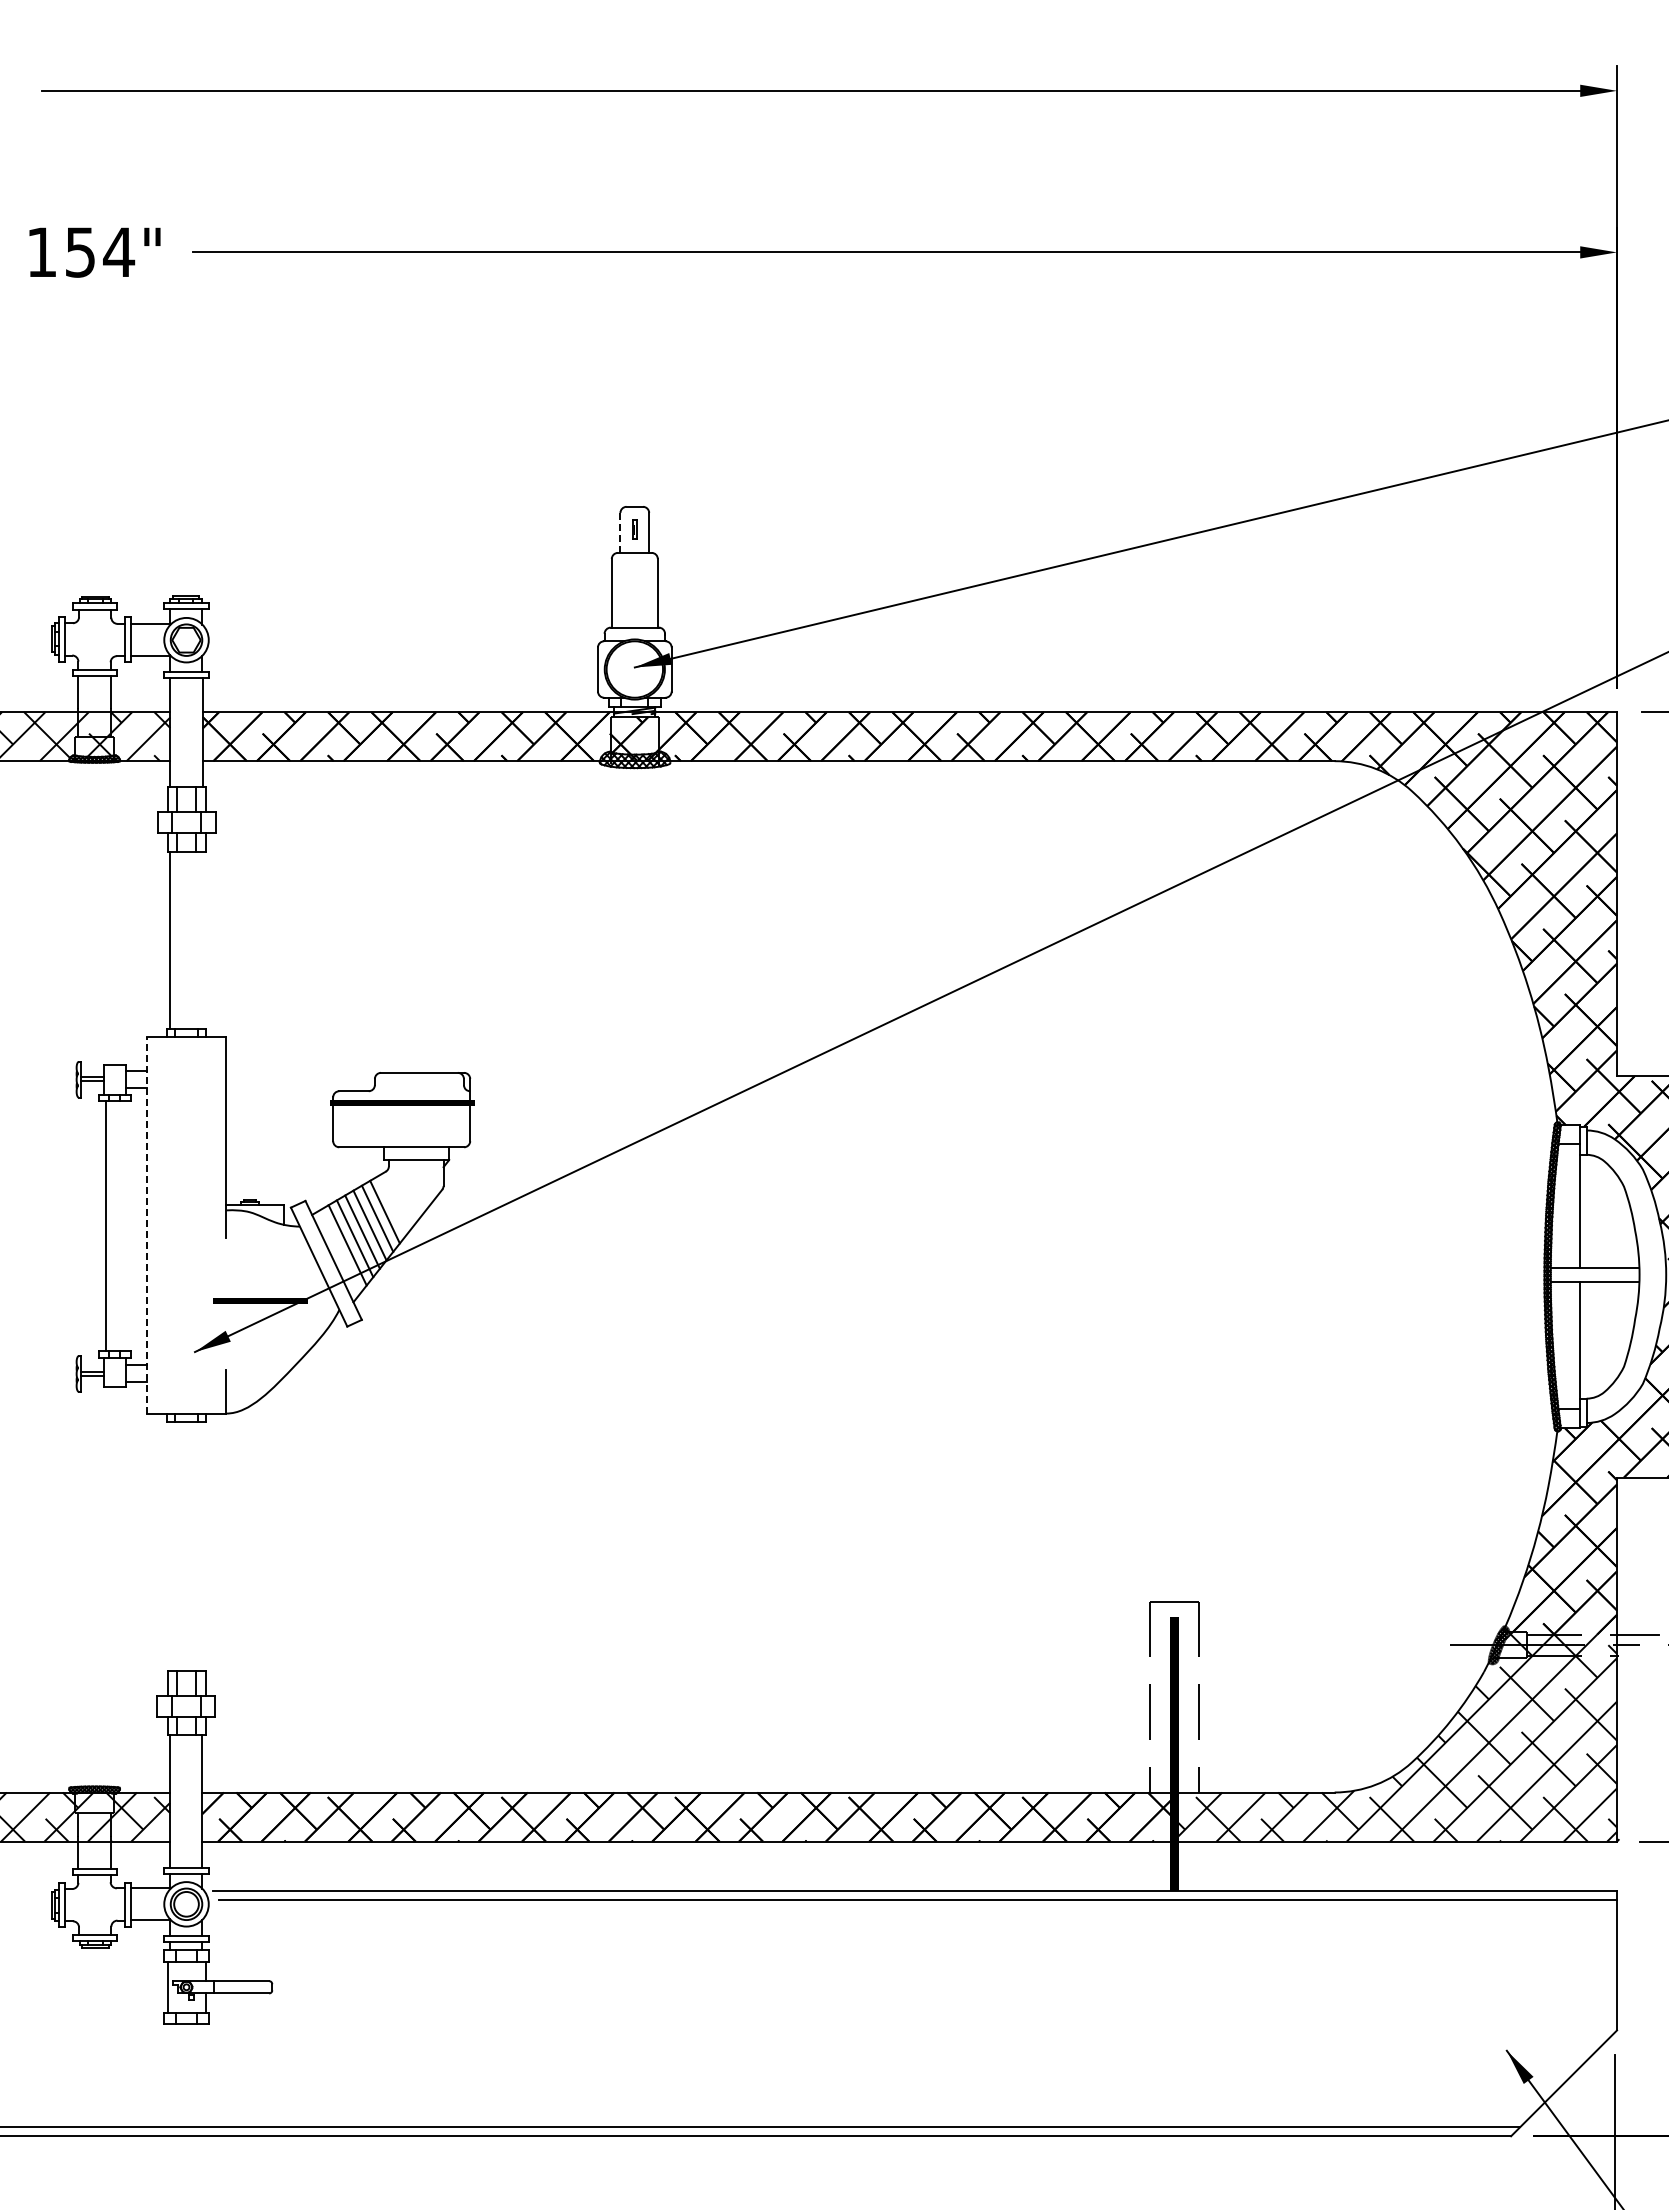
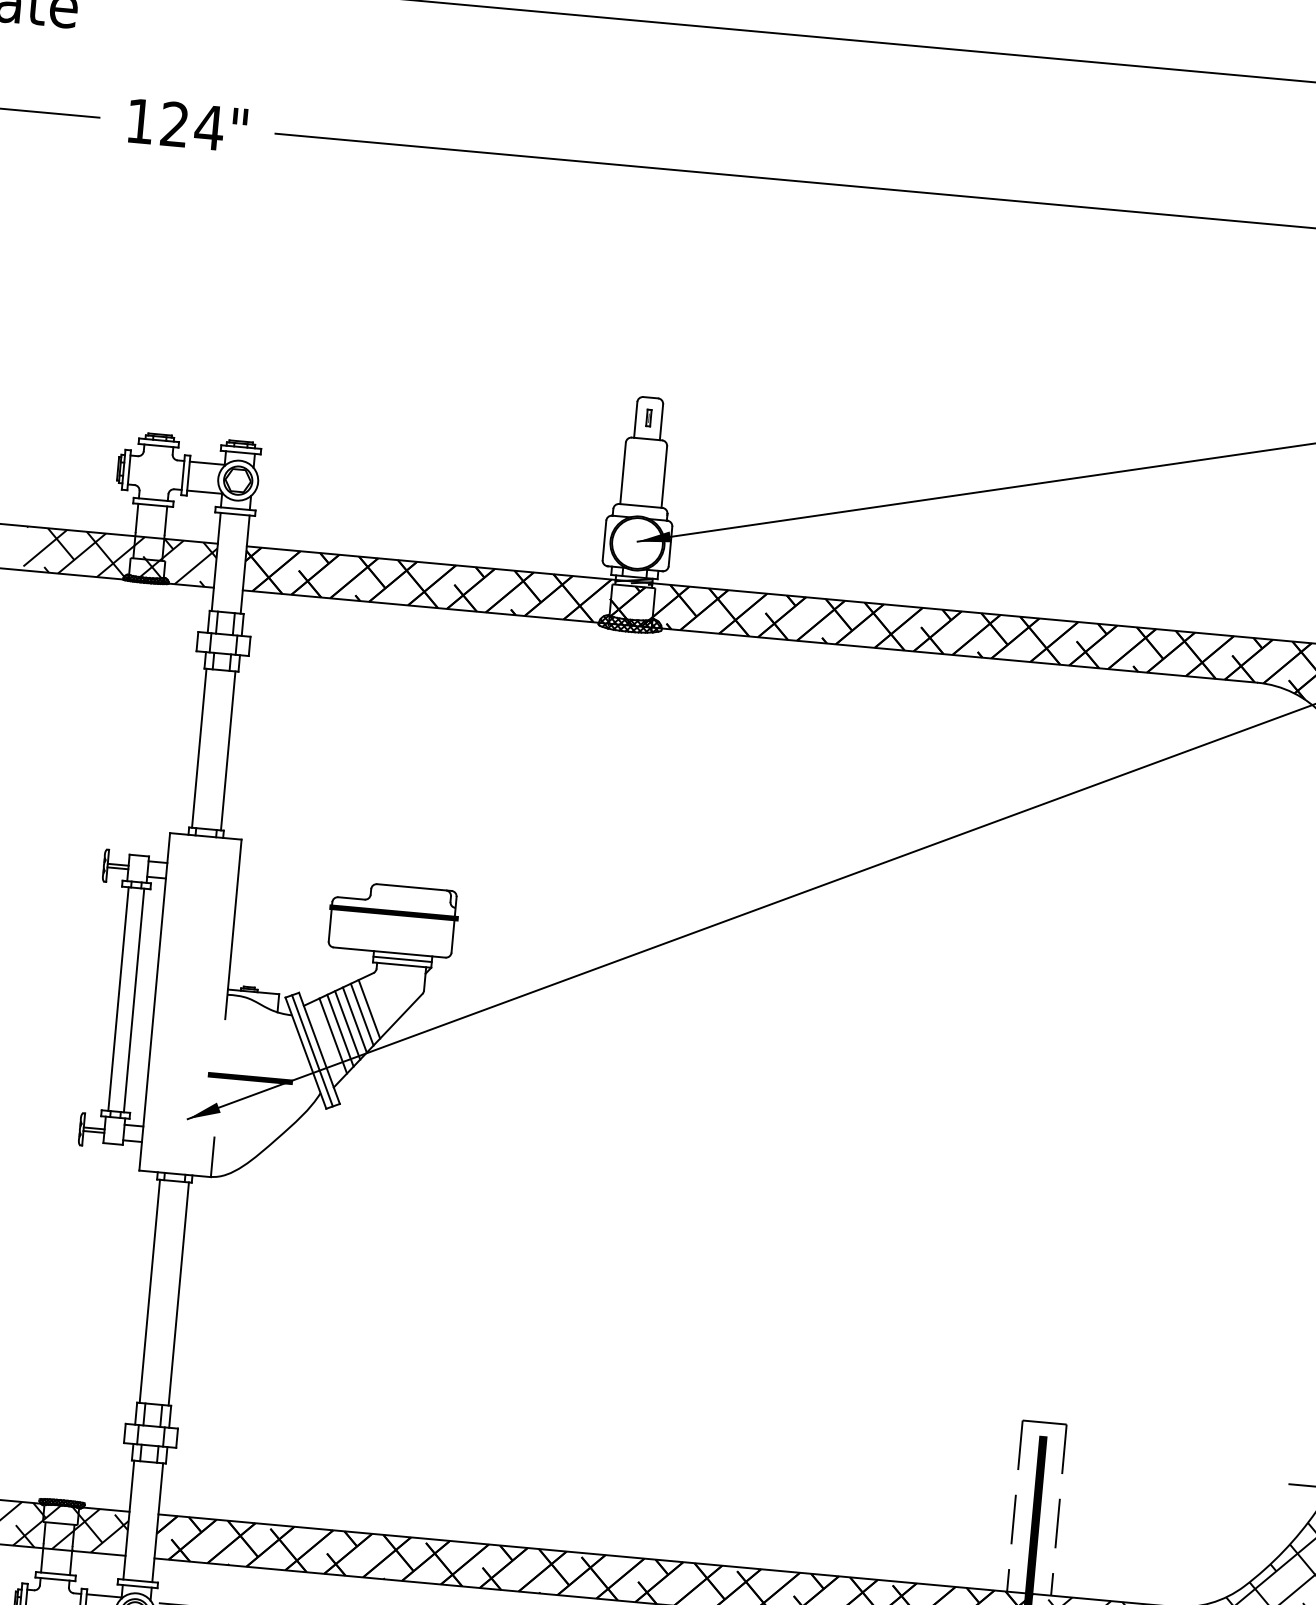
text: (79, 252) -> (173, 124), 154" -> 124"
line: (620, 532) -> (635, 419), dashed -> solid
line: (202, 940) -> (228, 751), added
line: (416, 1153) -> (402, 959), added
line: (123, 1225) -> (134, 999), added
line: (146, 1225) -> (154, 1001), dashed -> solid
line: (326, 1263) -> (312, 1050), added
line: (170, 1546) -> (149, 1291), added
line: (202, 1546) -> (178, 1294), added

